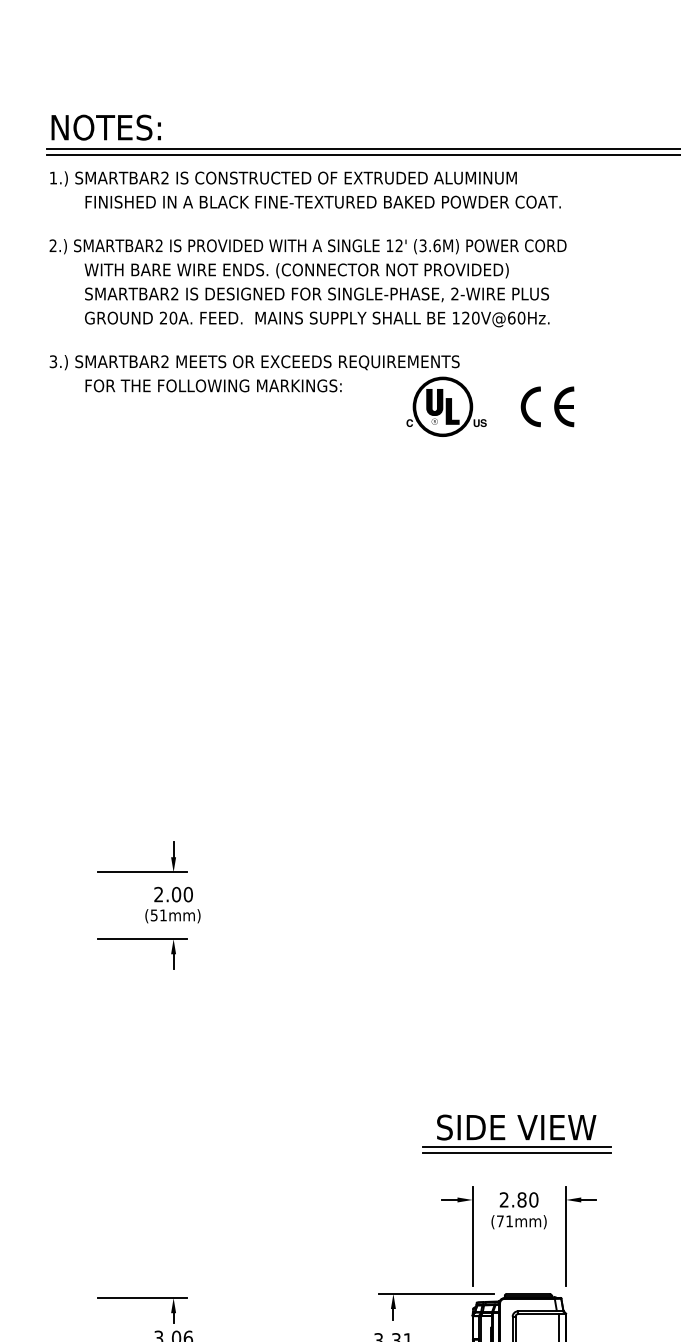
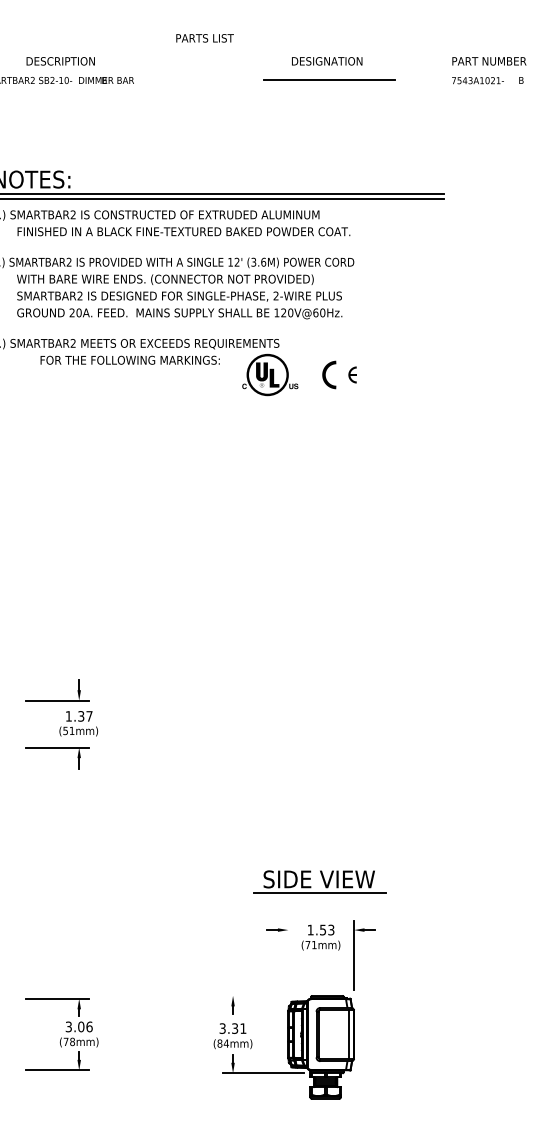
text: (212, 384) -> (129, 359), moved
part: (564, 406) -> (352, 374), size x0.6
text: (172, 894) -> (78, 716), 2.00 -> 1.37
line: (516, 1153) -> (319, 897), removed
text: (518, 1199) -> (320, 929), 2.80 -> 1.53
line: (472, 1236) -> (288, 955), removed
line: (436, 1293) -> (263, 995), removed

